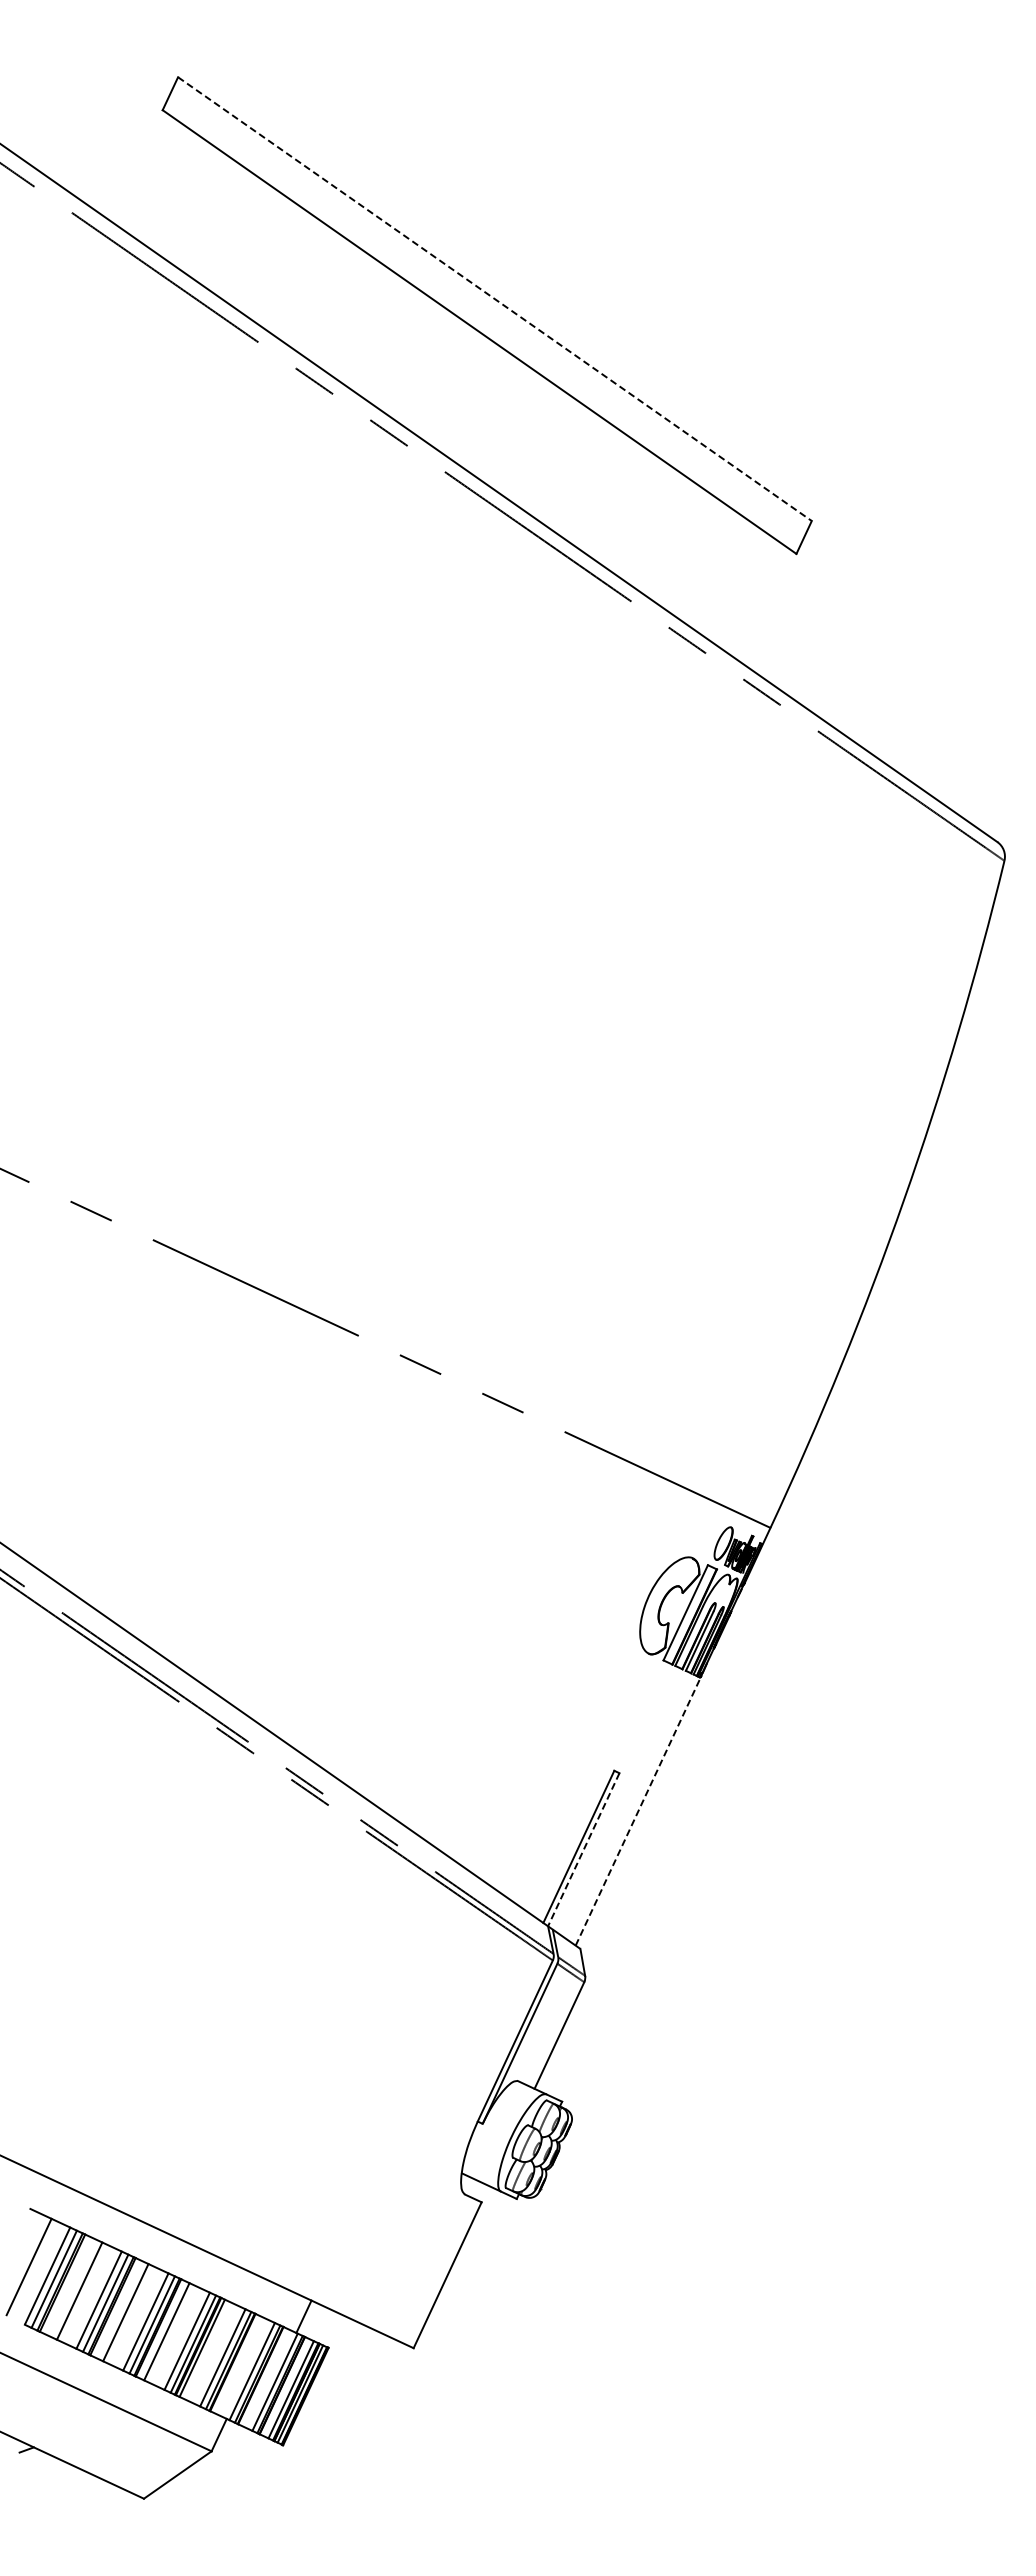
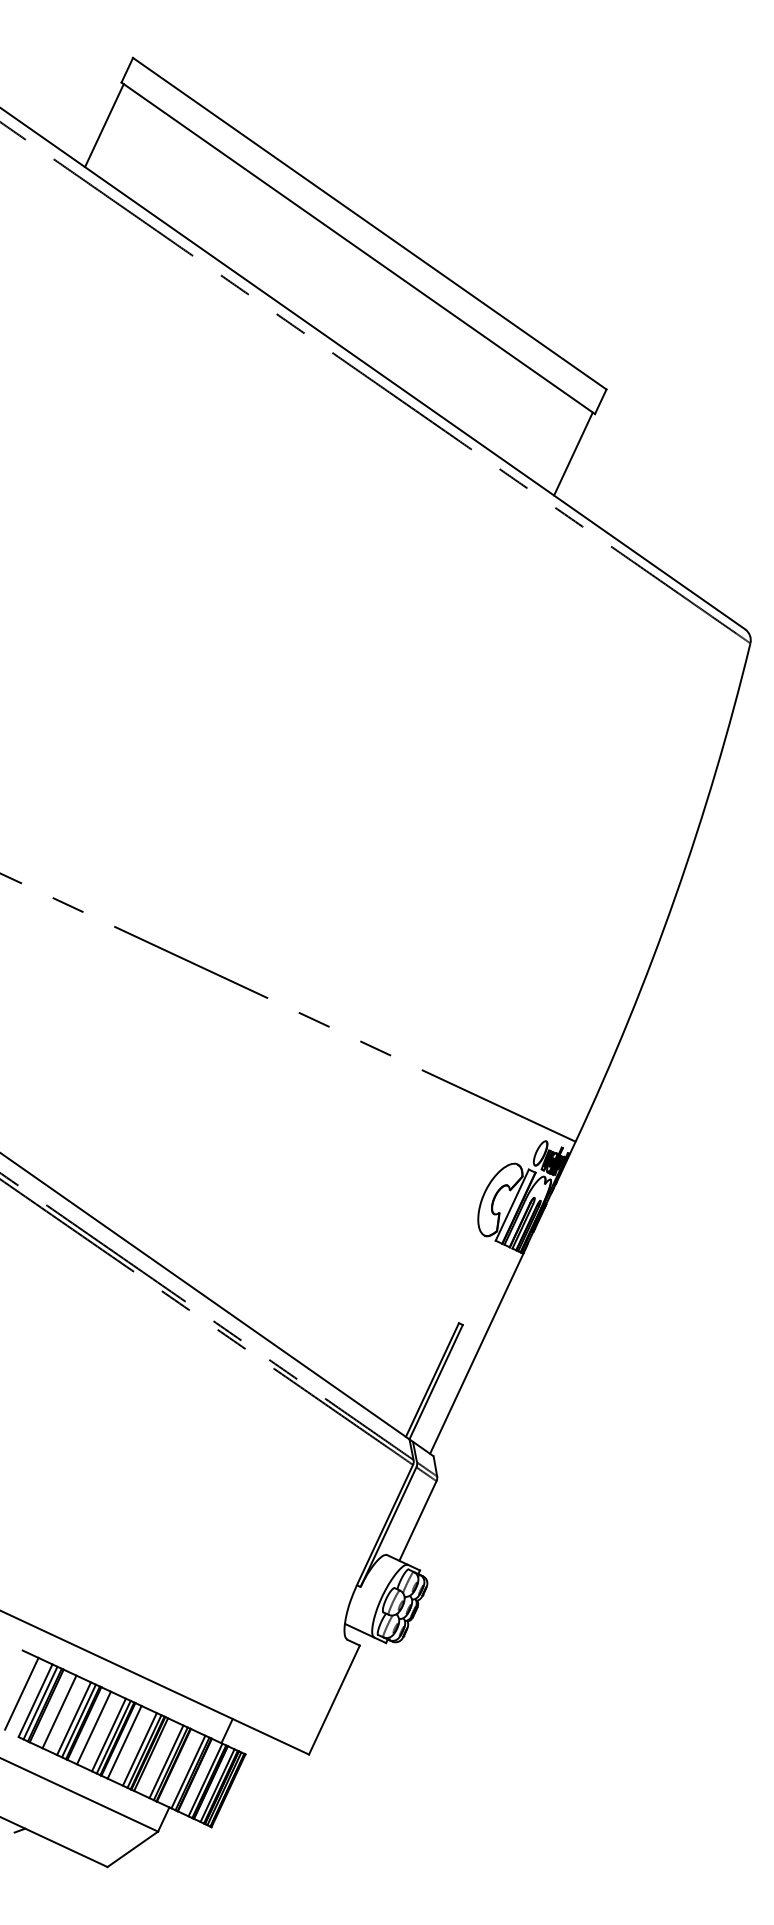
line: (139, 167) -> (104, 125), added
line: (494, 299) -> (369, 223), dashed -> solid
line: (767, 606) -> (573, 453), added
line: (638, 1810) -> (477, 1352), dashed -> solid
line: (583, 1850) -> (435, 1382), dashed -> solid

